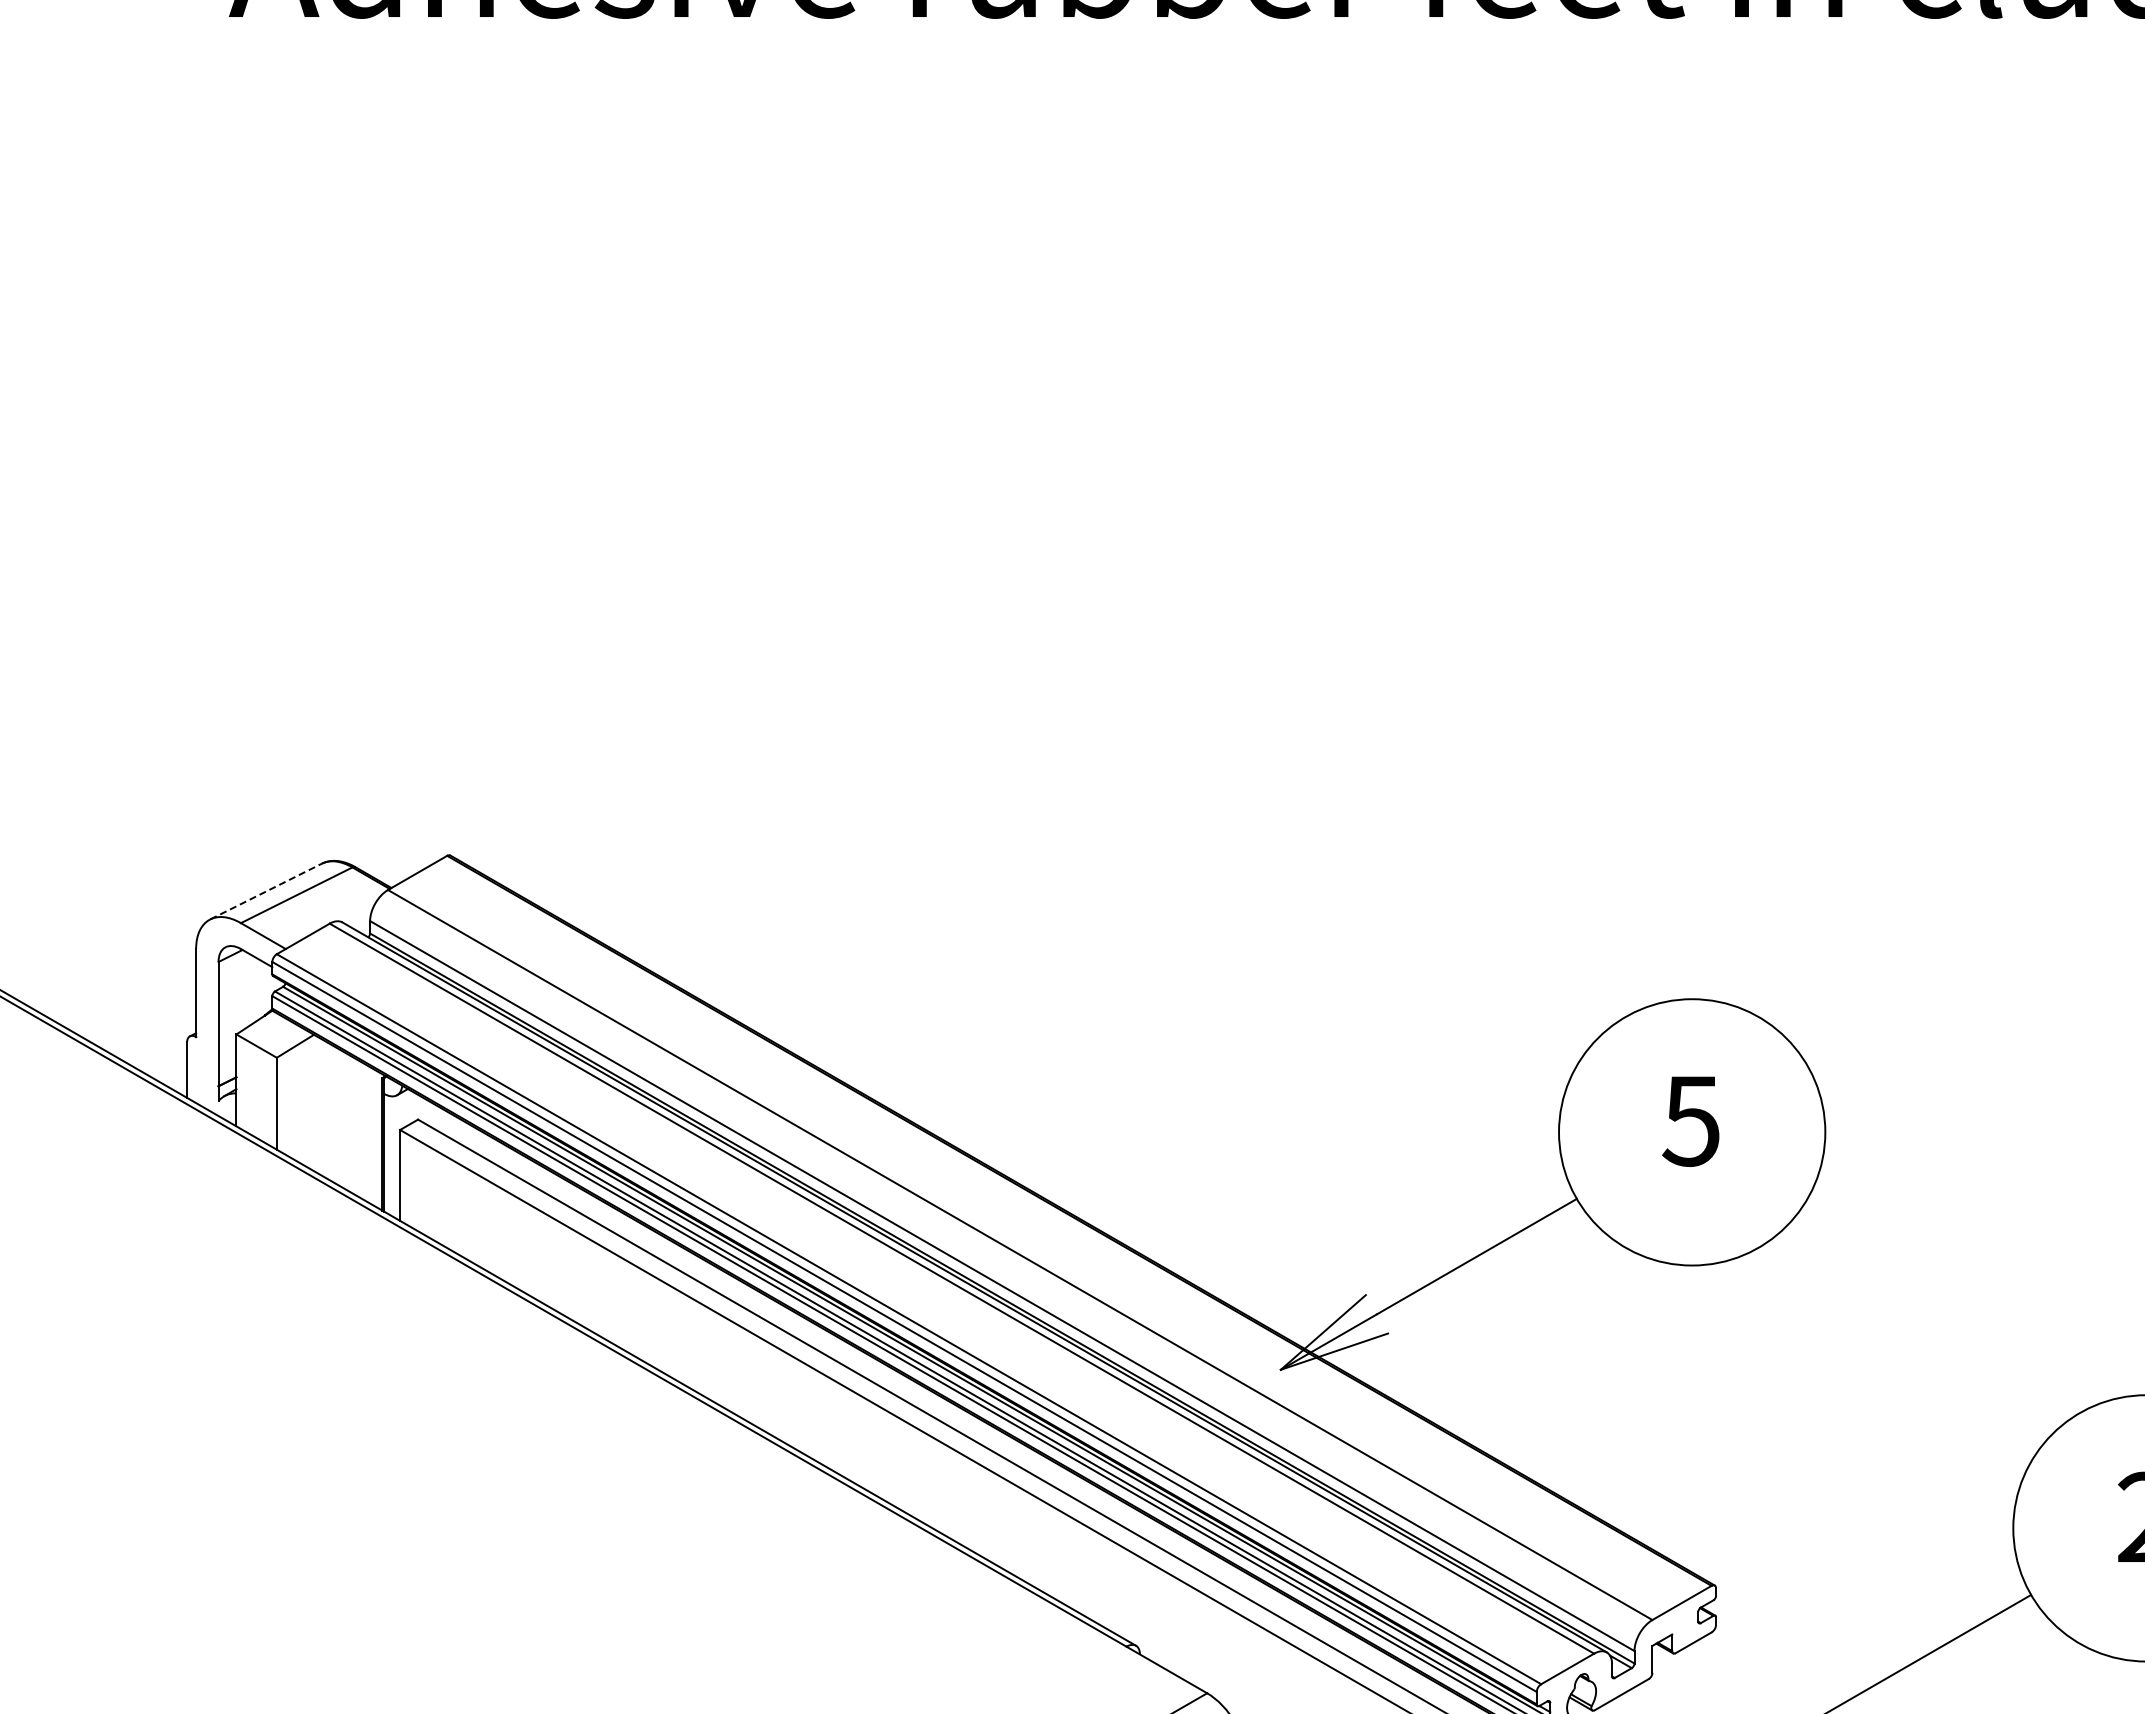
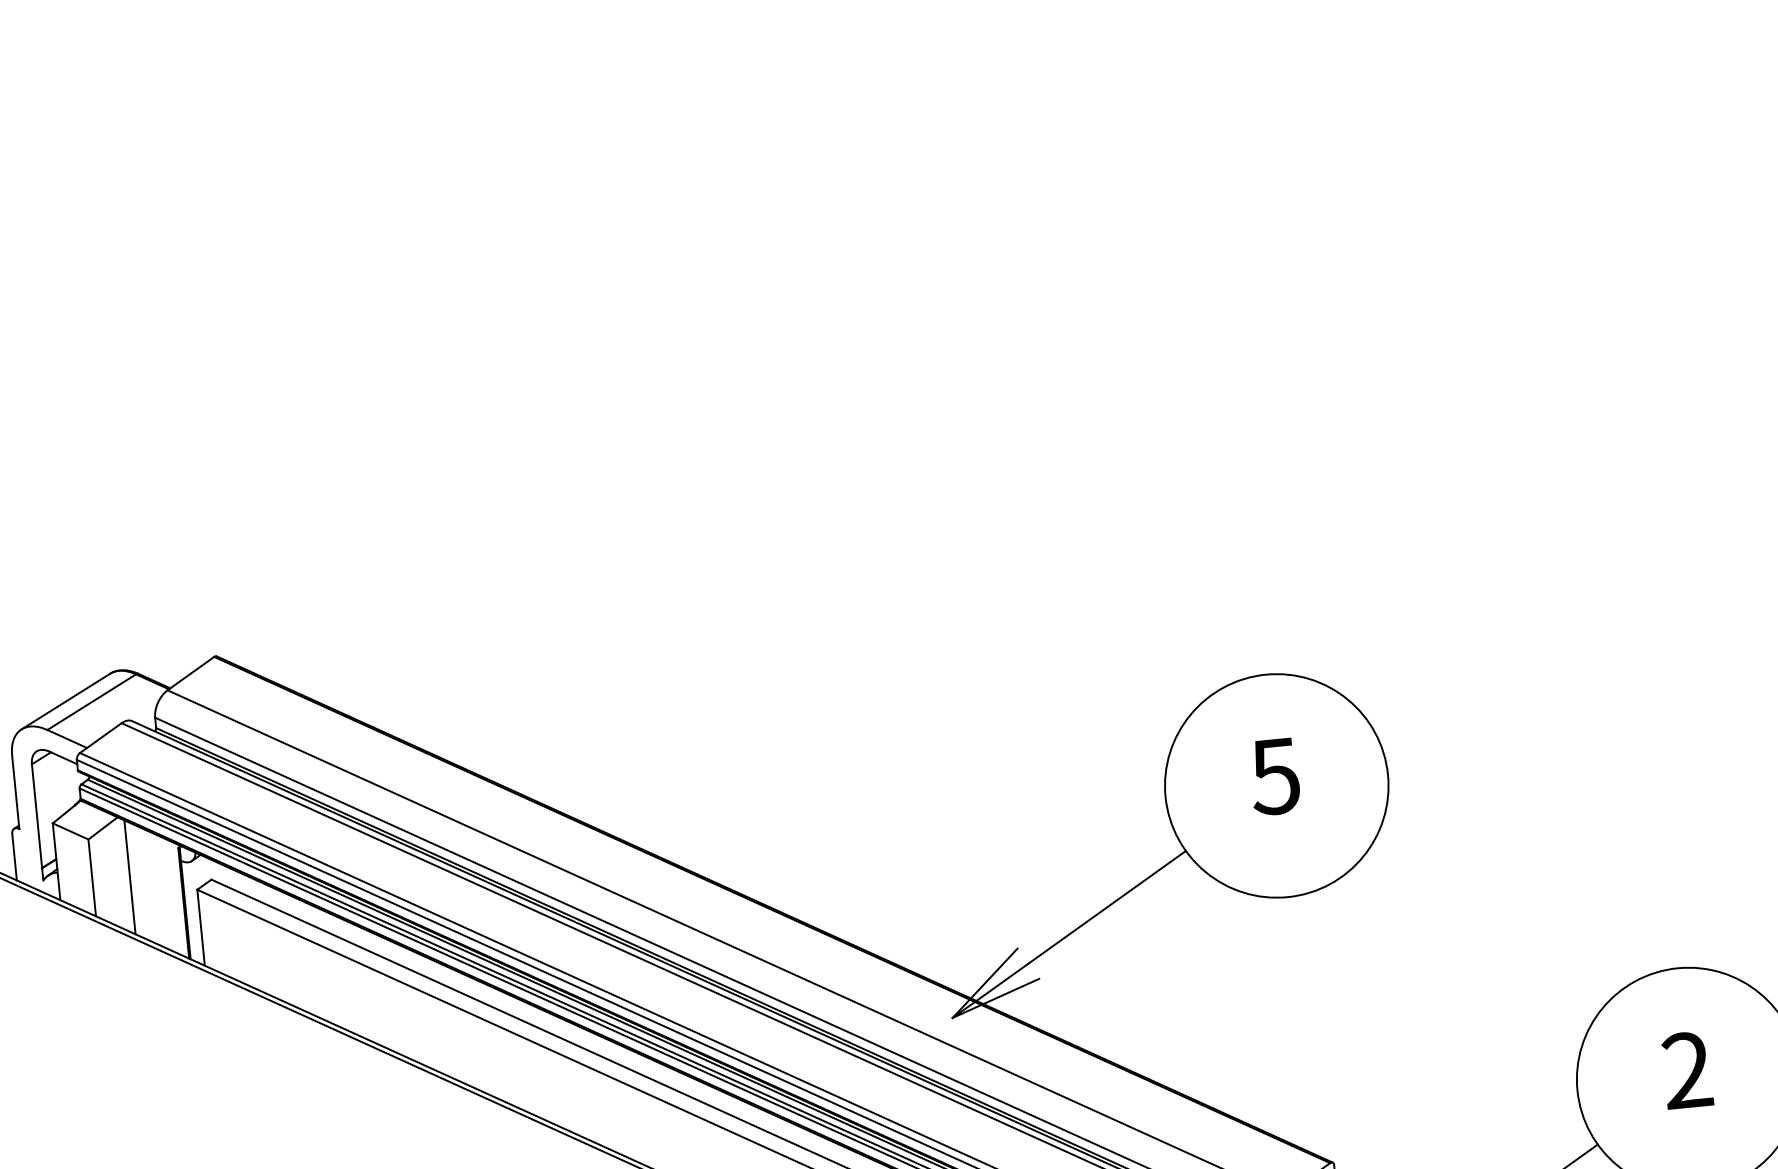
line: (266, 891) -> (66, 701), dashed -> solid
line: (321, 1107) -> (129, 877), added

